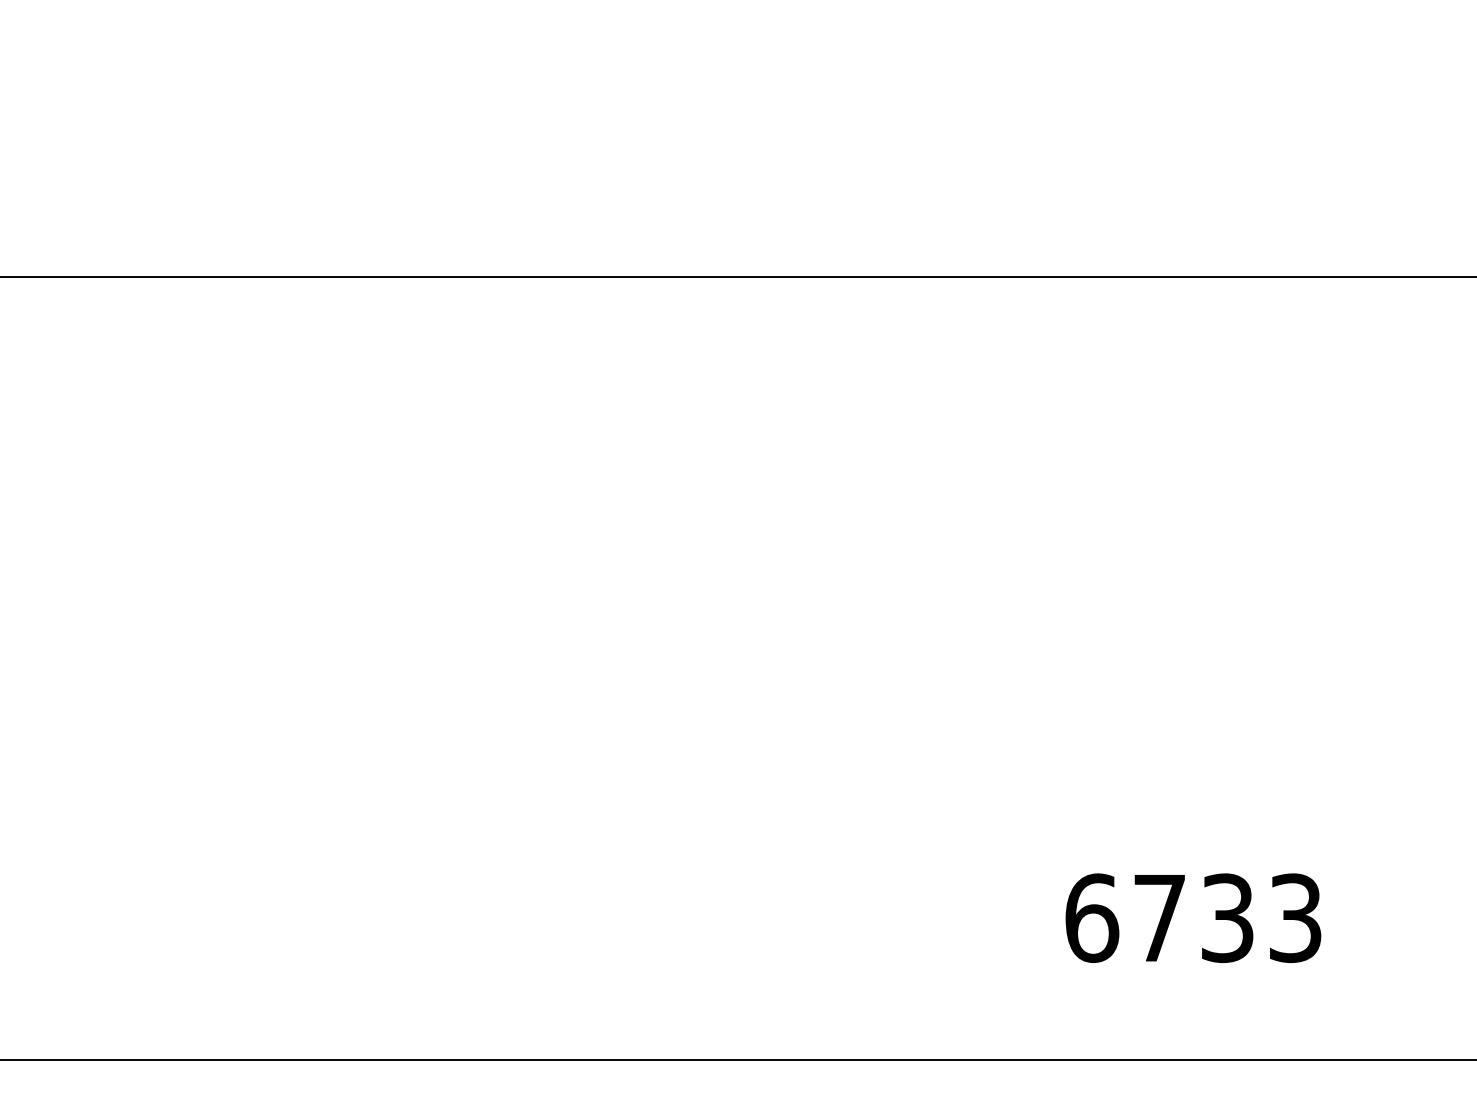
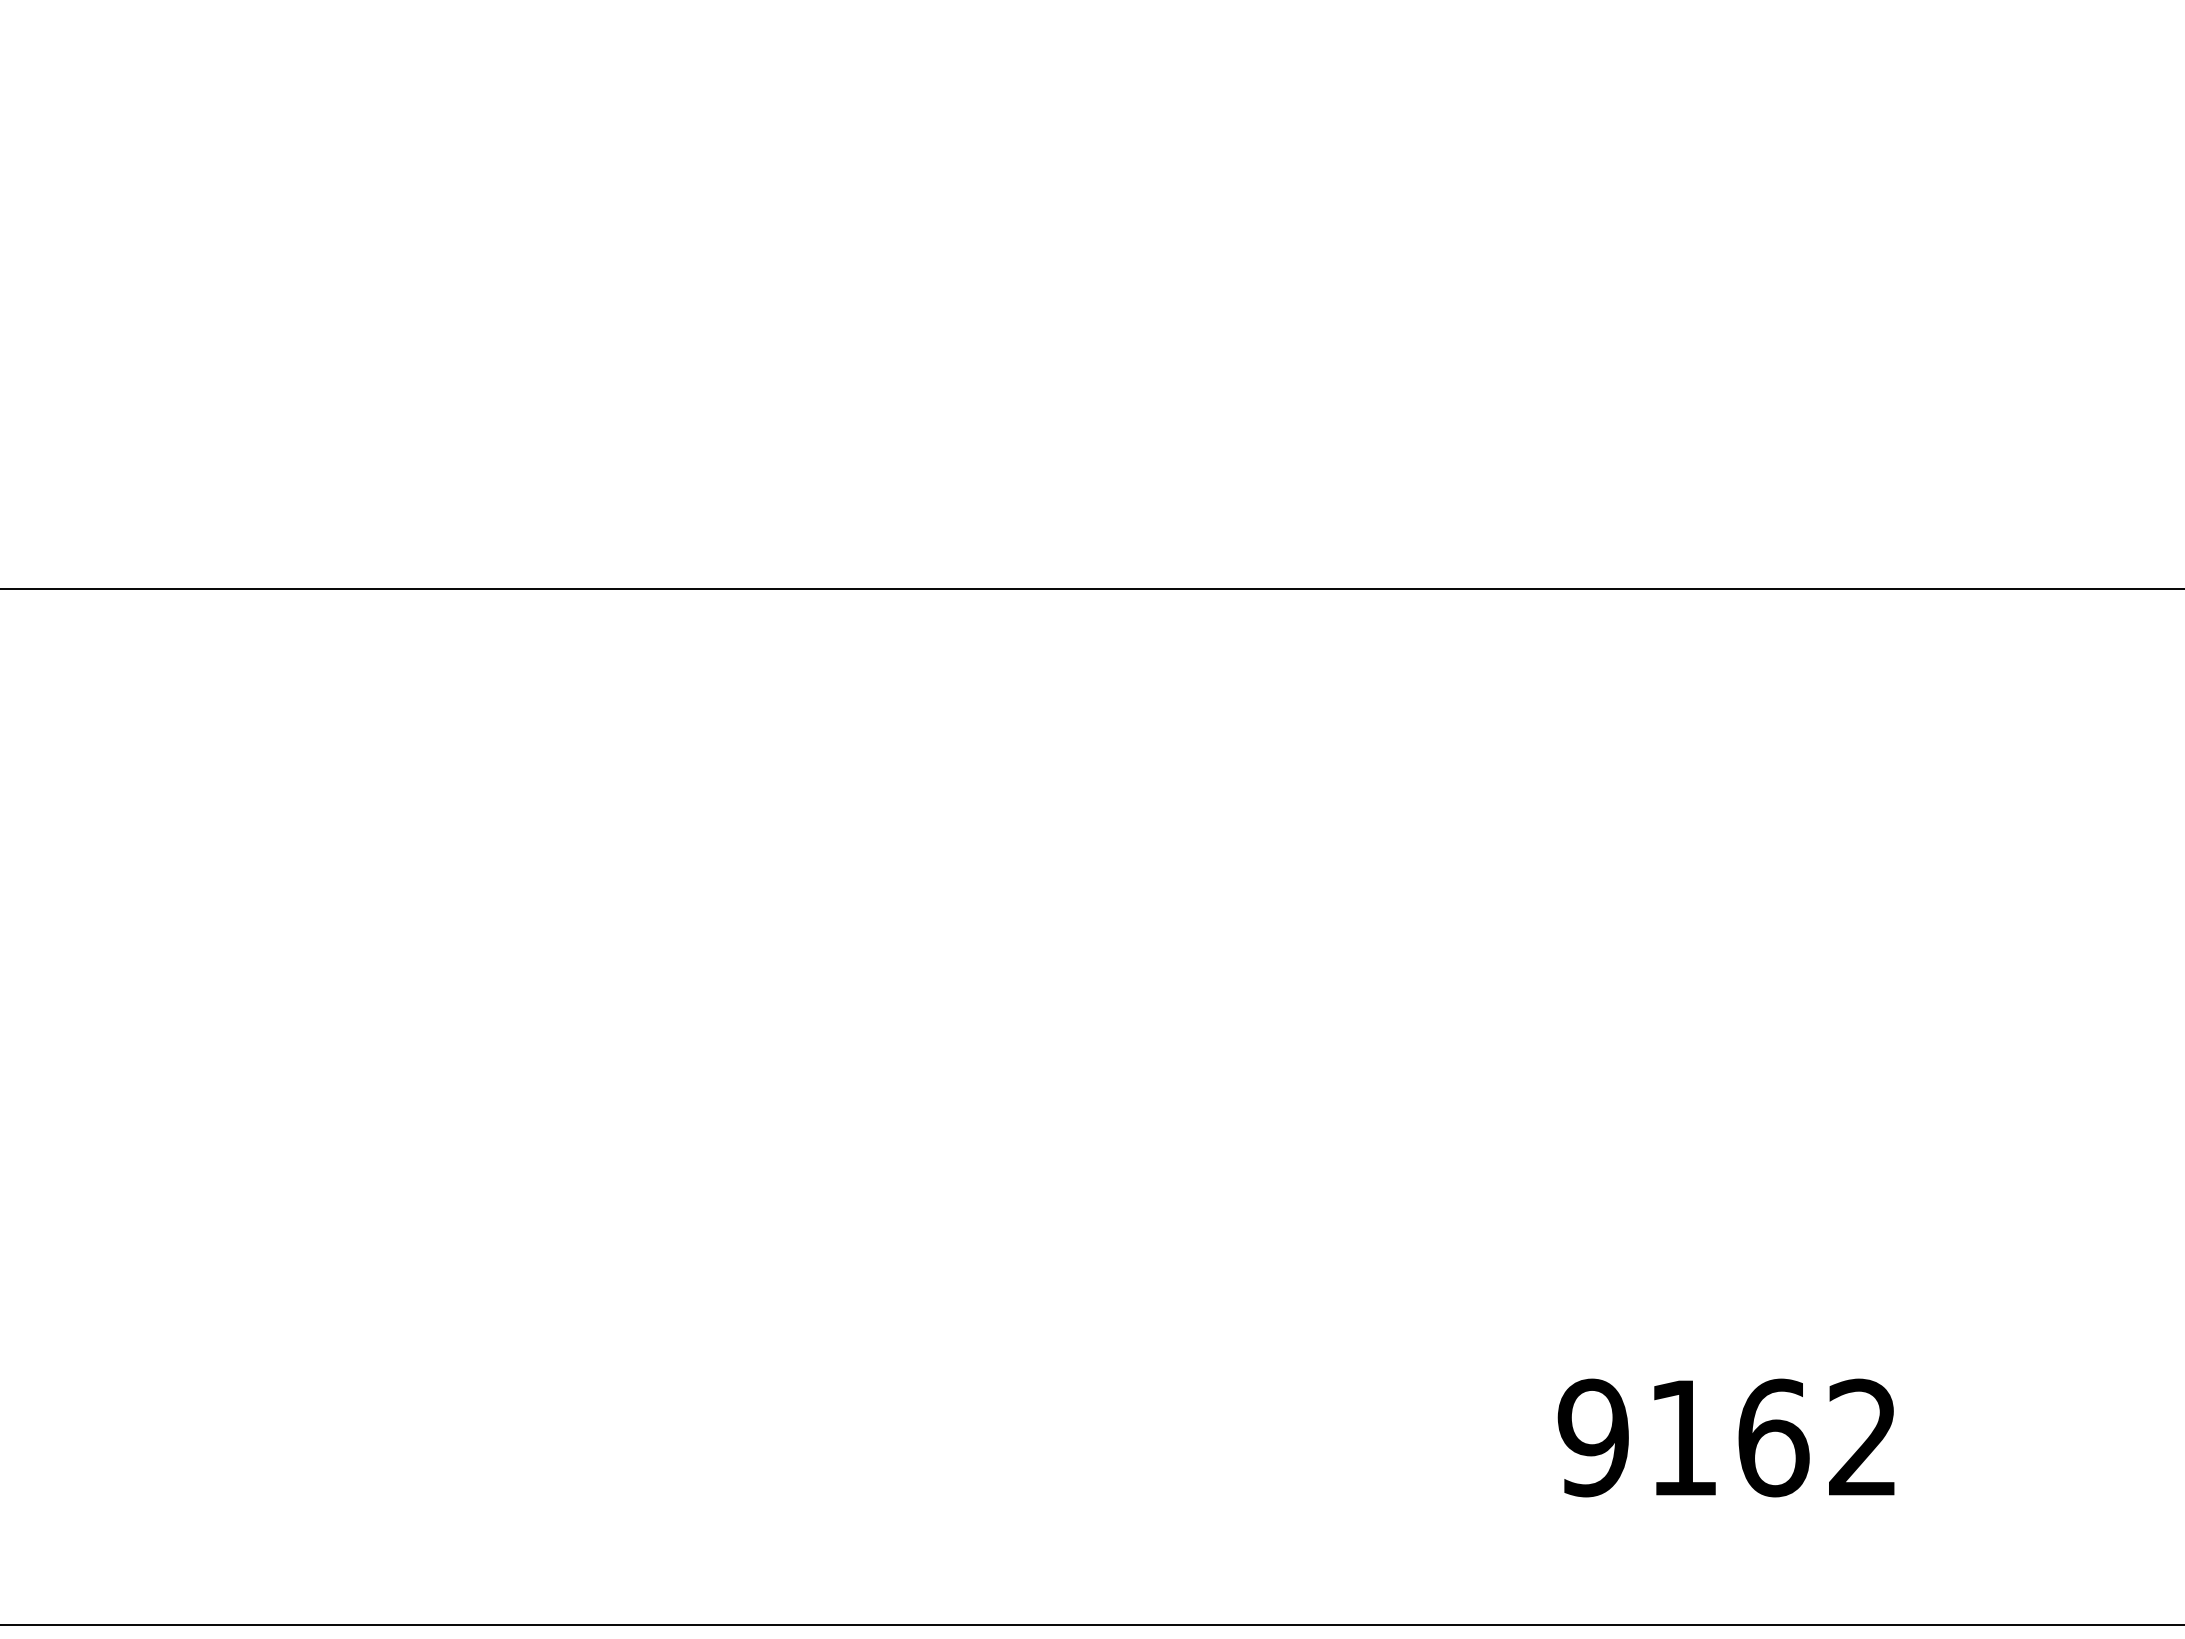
text: (1193, 917) -> (1727, 1437), 6733 -> 9162

